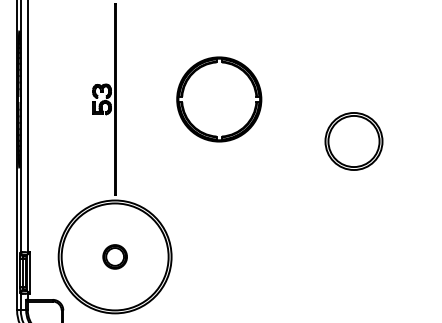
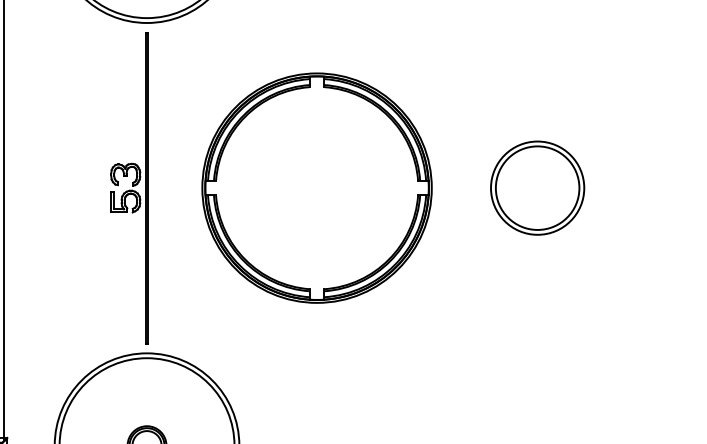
part: (219, 99) -> (317, 188), size x1.67
part: (353, 141) -> (536, 188), moved

